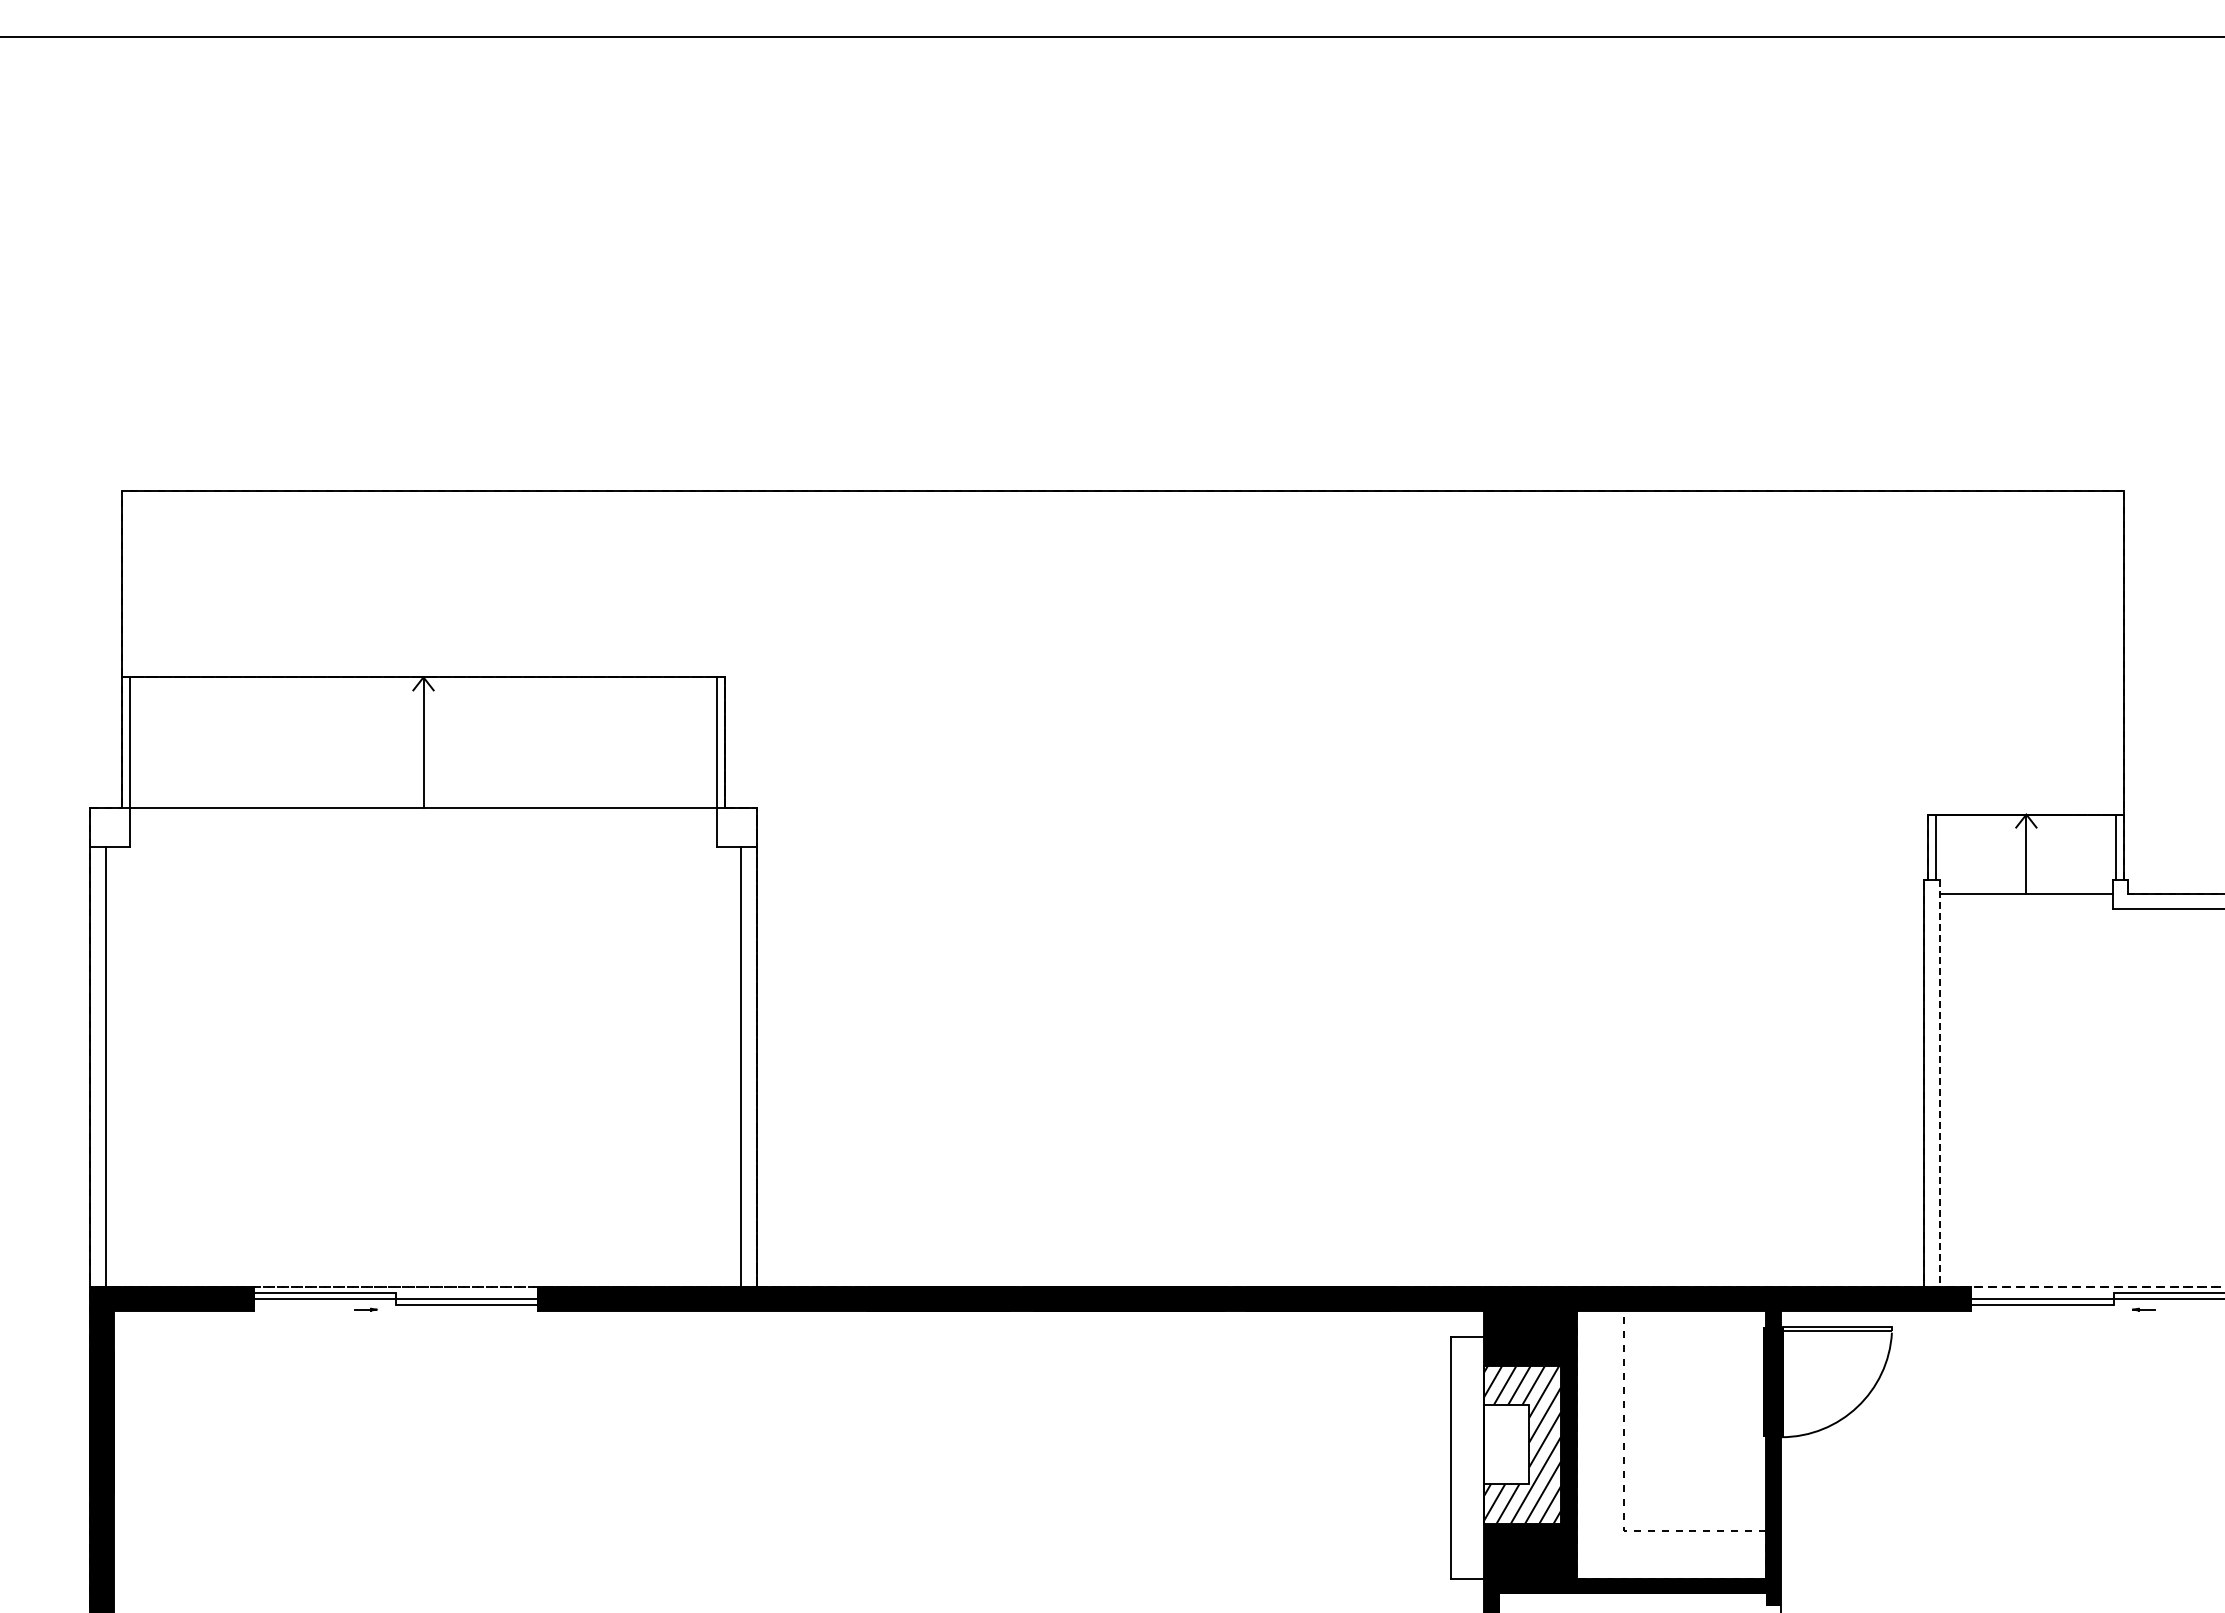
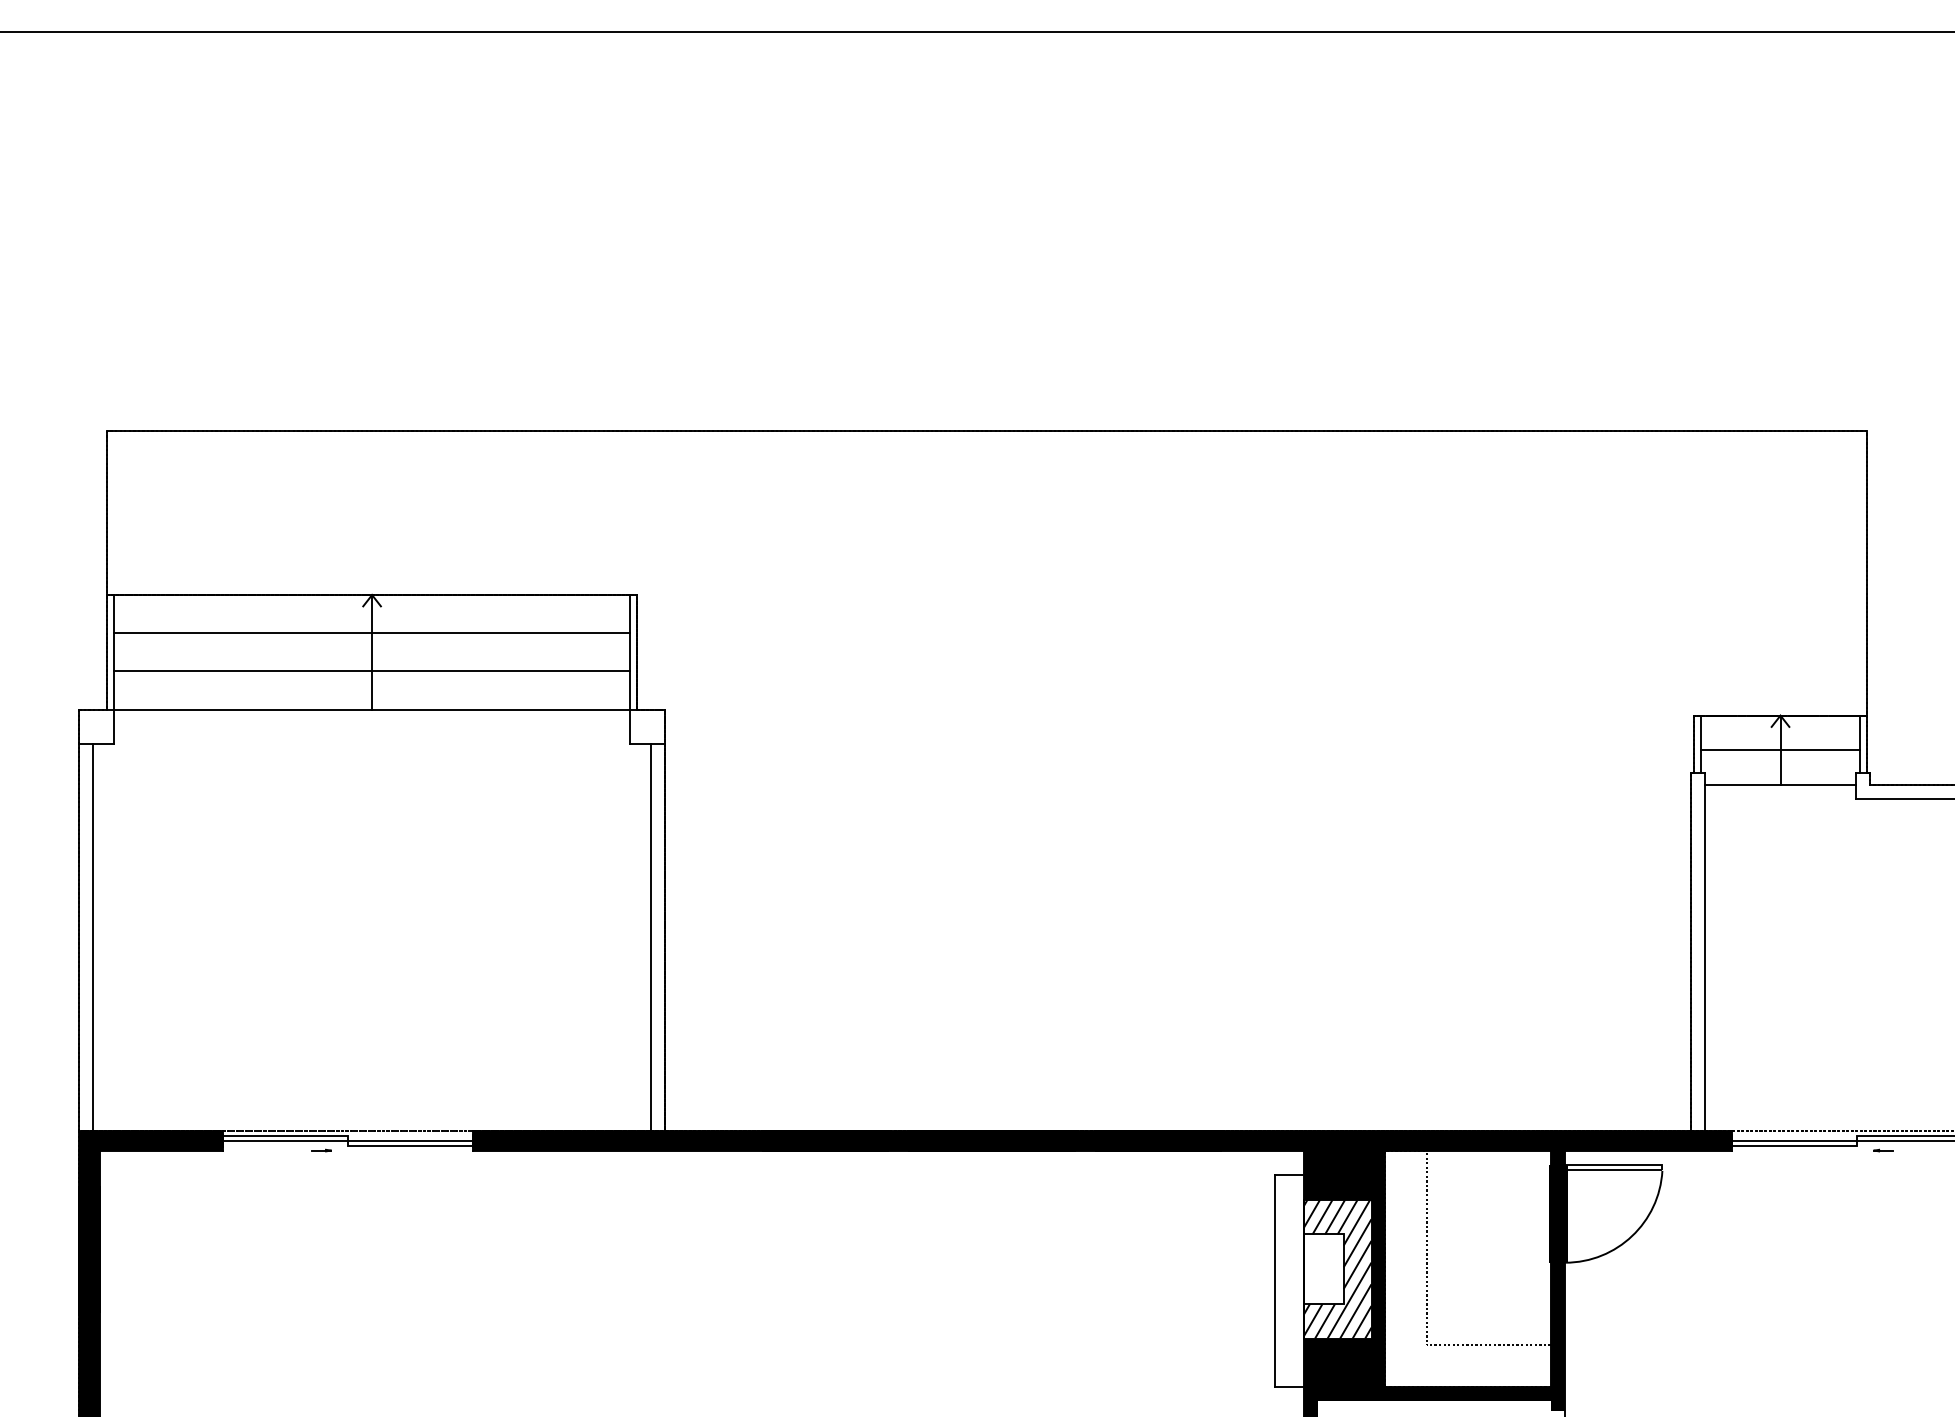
line: (423, 720) -> (372, 632), added
line: (423, 764) -> (372, 671), added
line: (2026, 854) -> (1780, 750), added
line: (1940, 1083) -> (1705, 951), dashed -> solid

